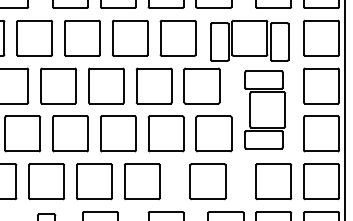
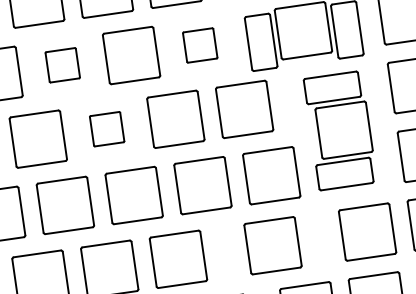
part: (82, 37) -> (62, 64), size x0.6
part: (177, 37) -> (199, 44), size x0.6
part: (106, 85) -> (107, 128), size x0.6

